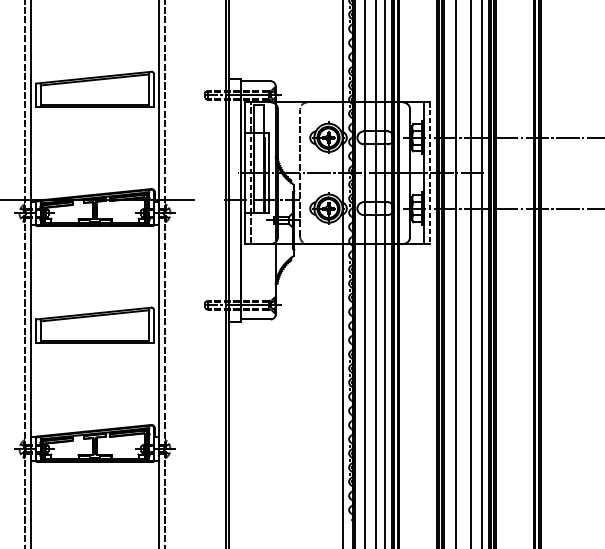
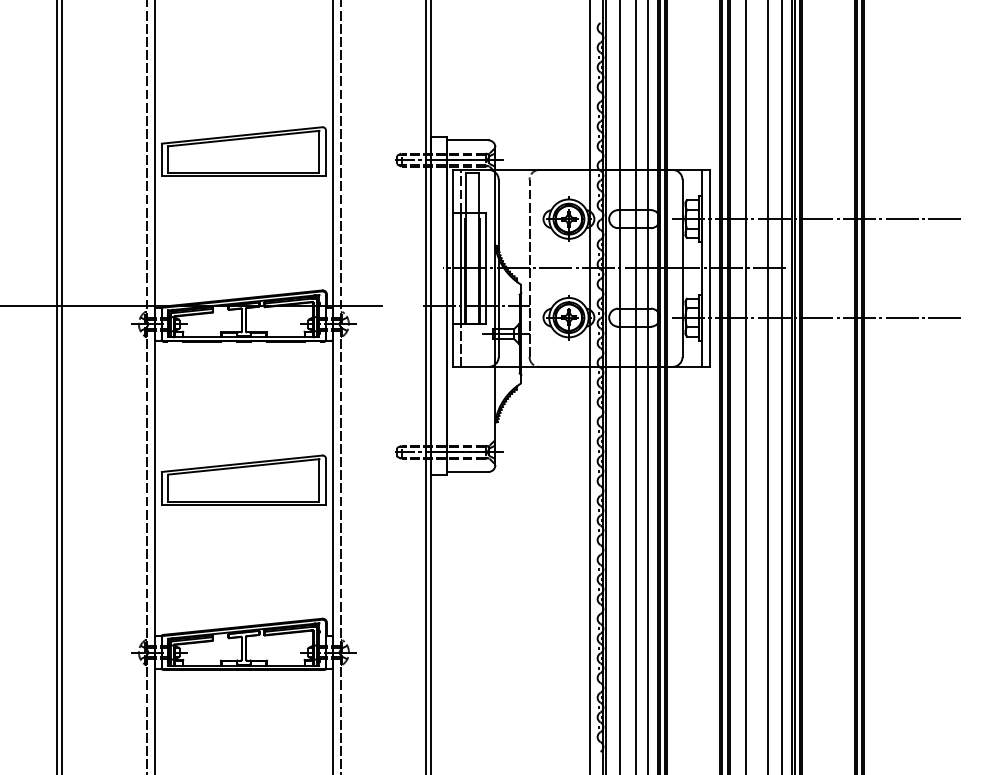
line: (250, 173) -> (460, 268), dashed -> solid
line: (430, 173) -> (710, 268), dashed -> solid

